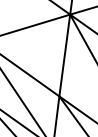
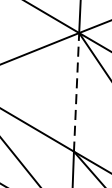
line: (64, 55) -> (76, 92), solid -> dashed

